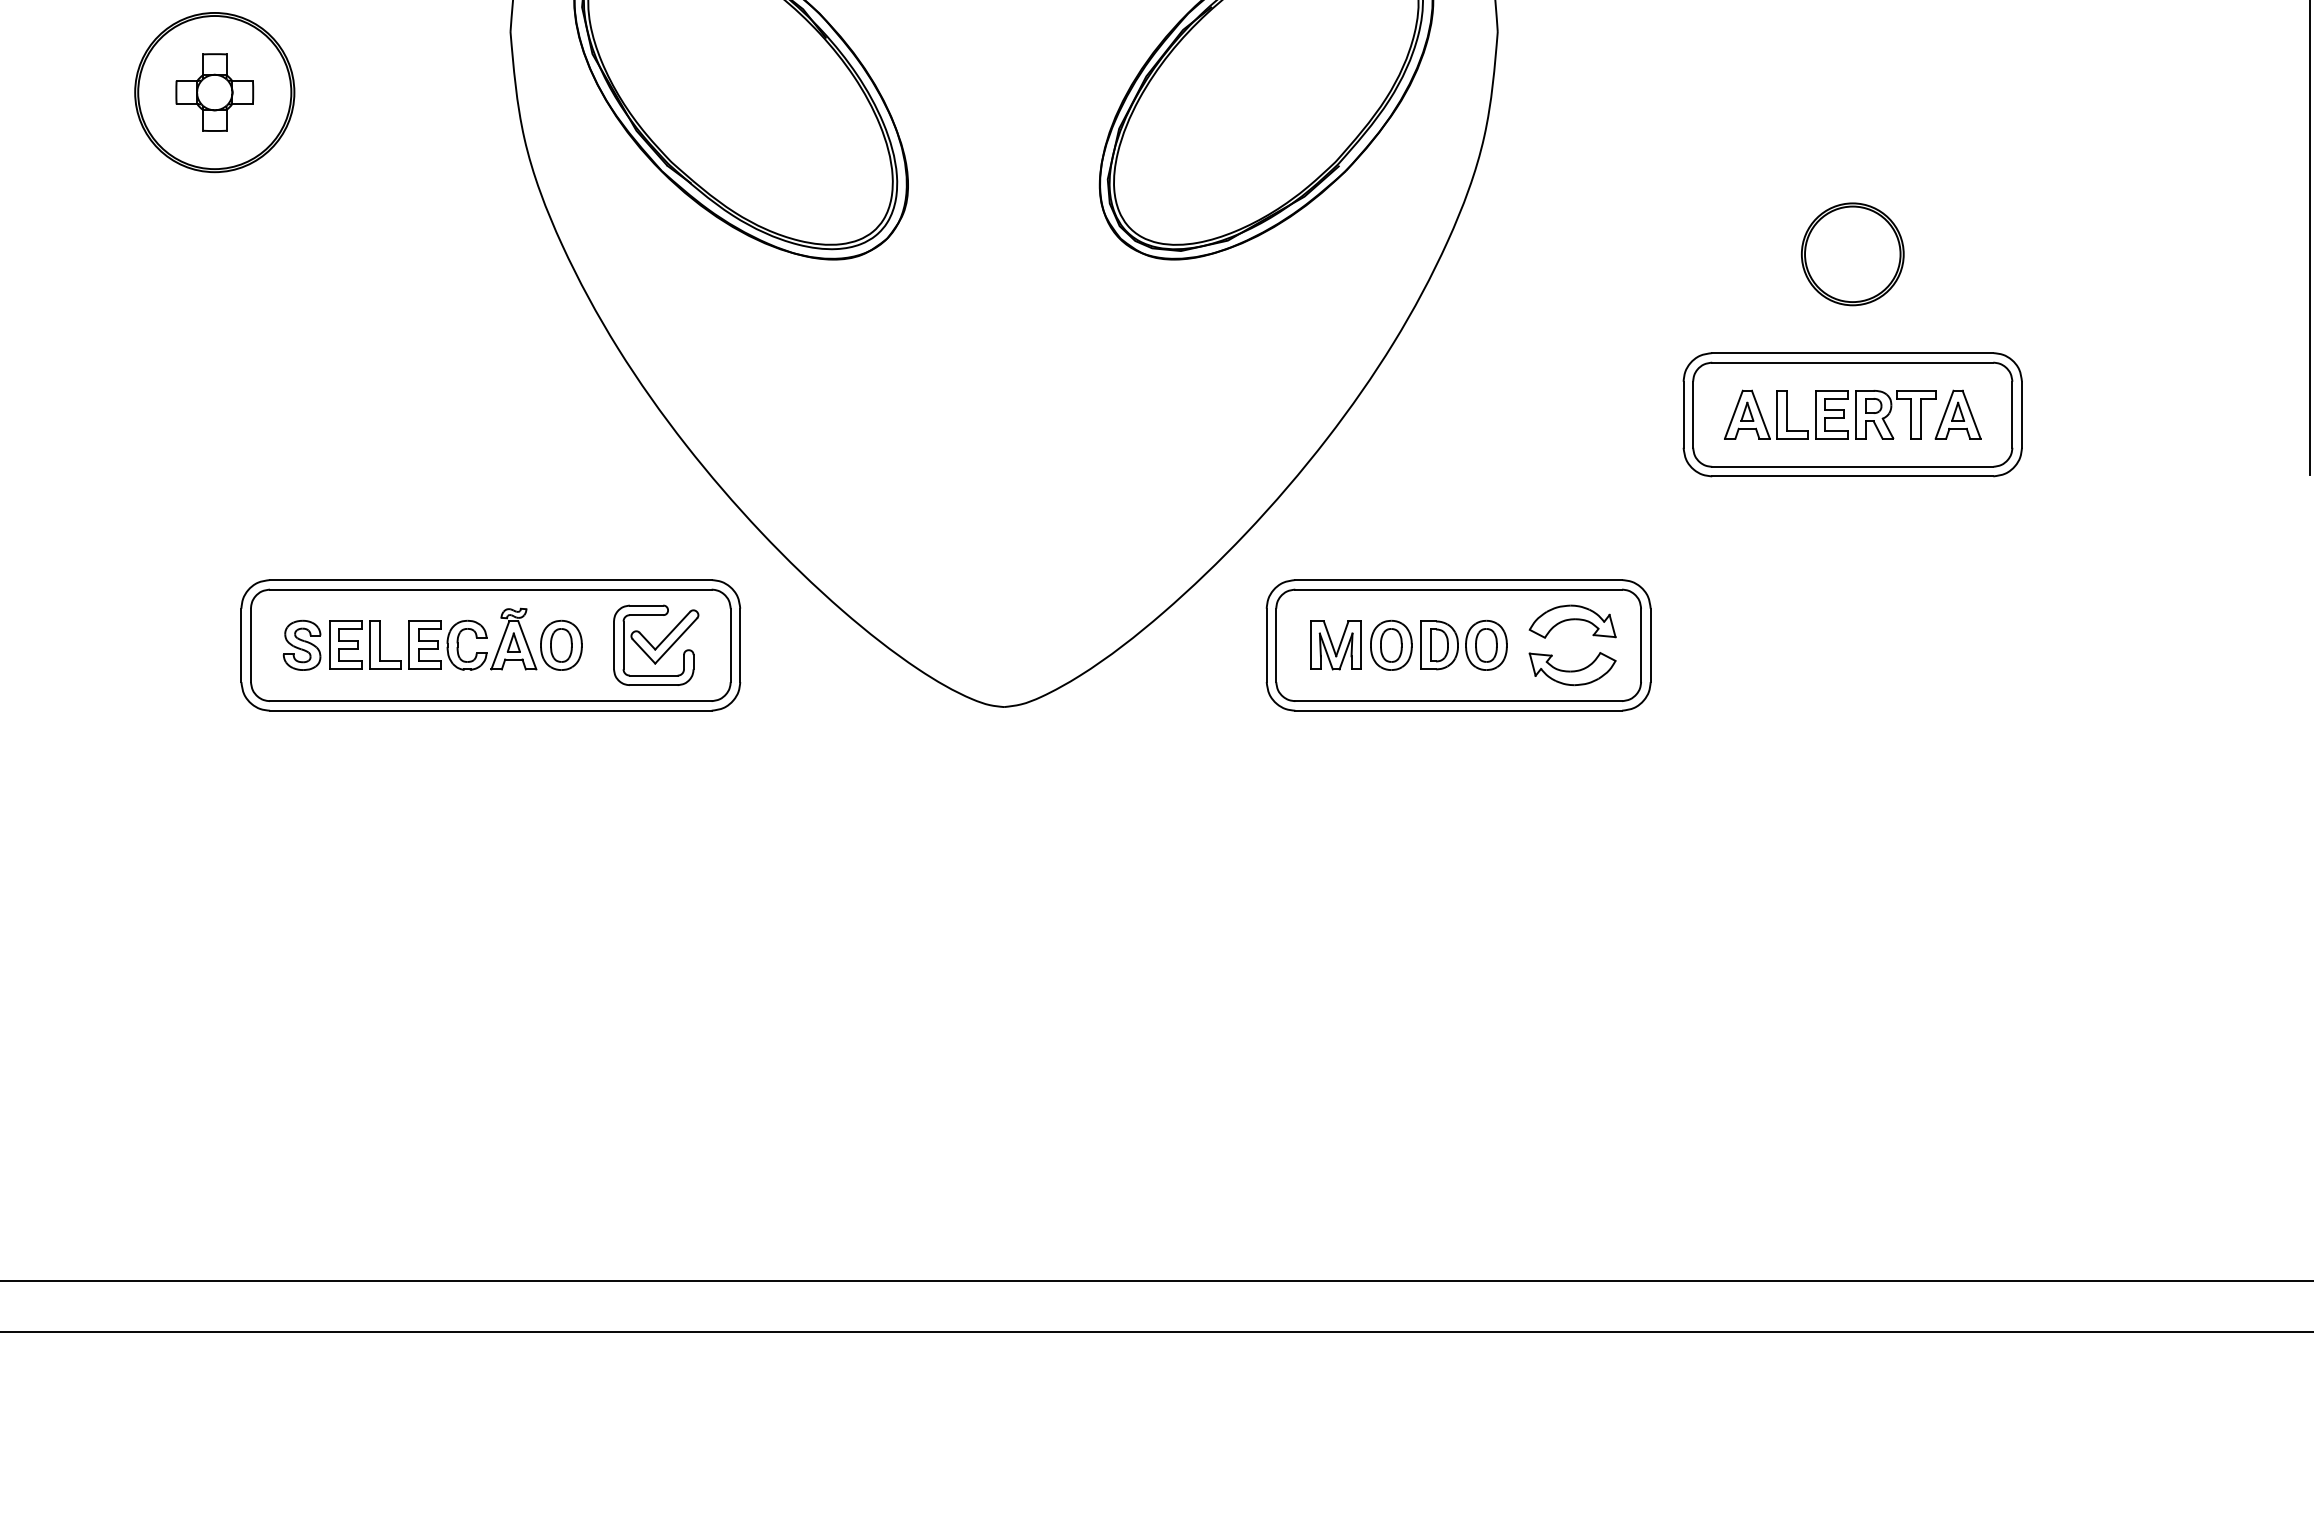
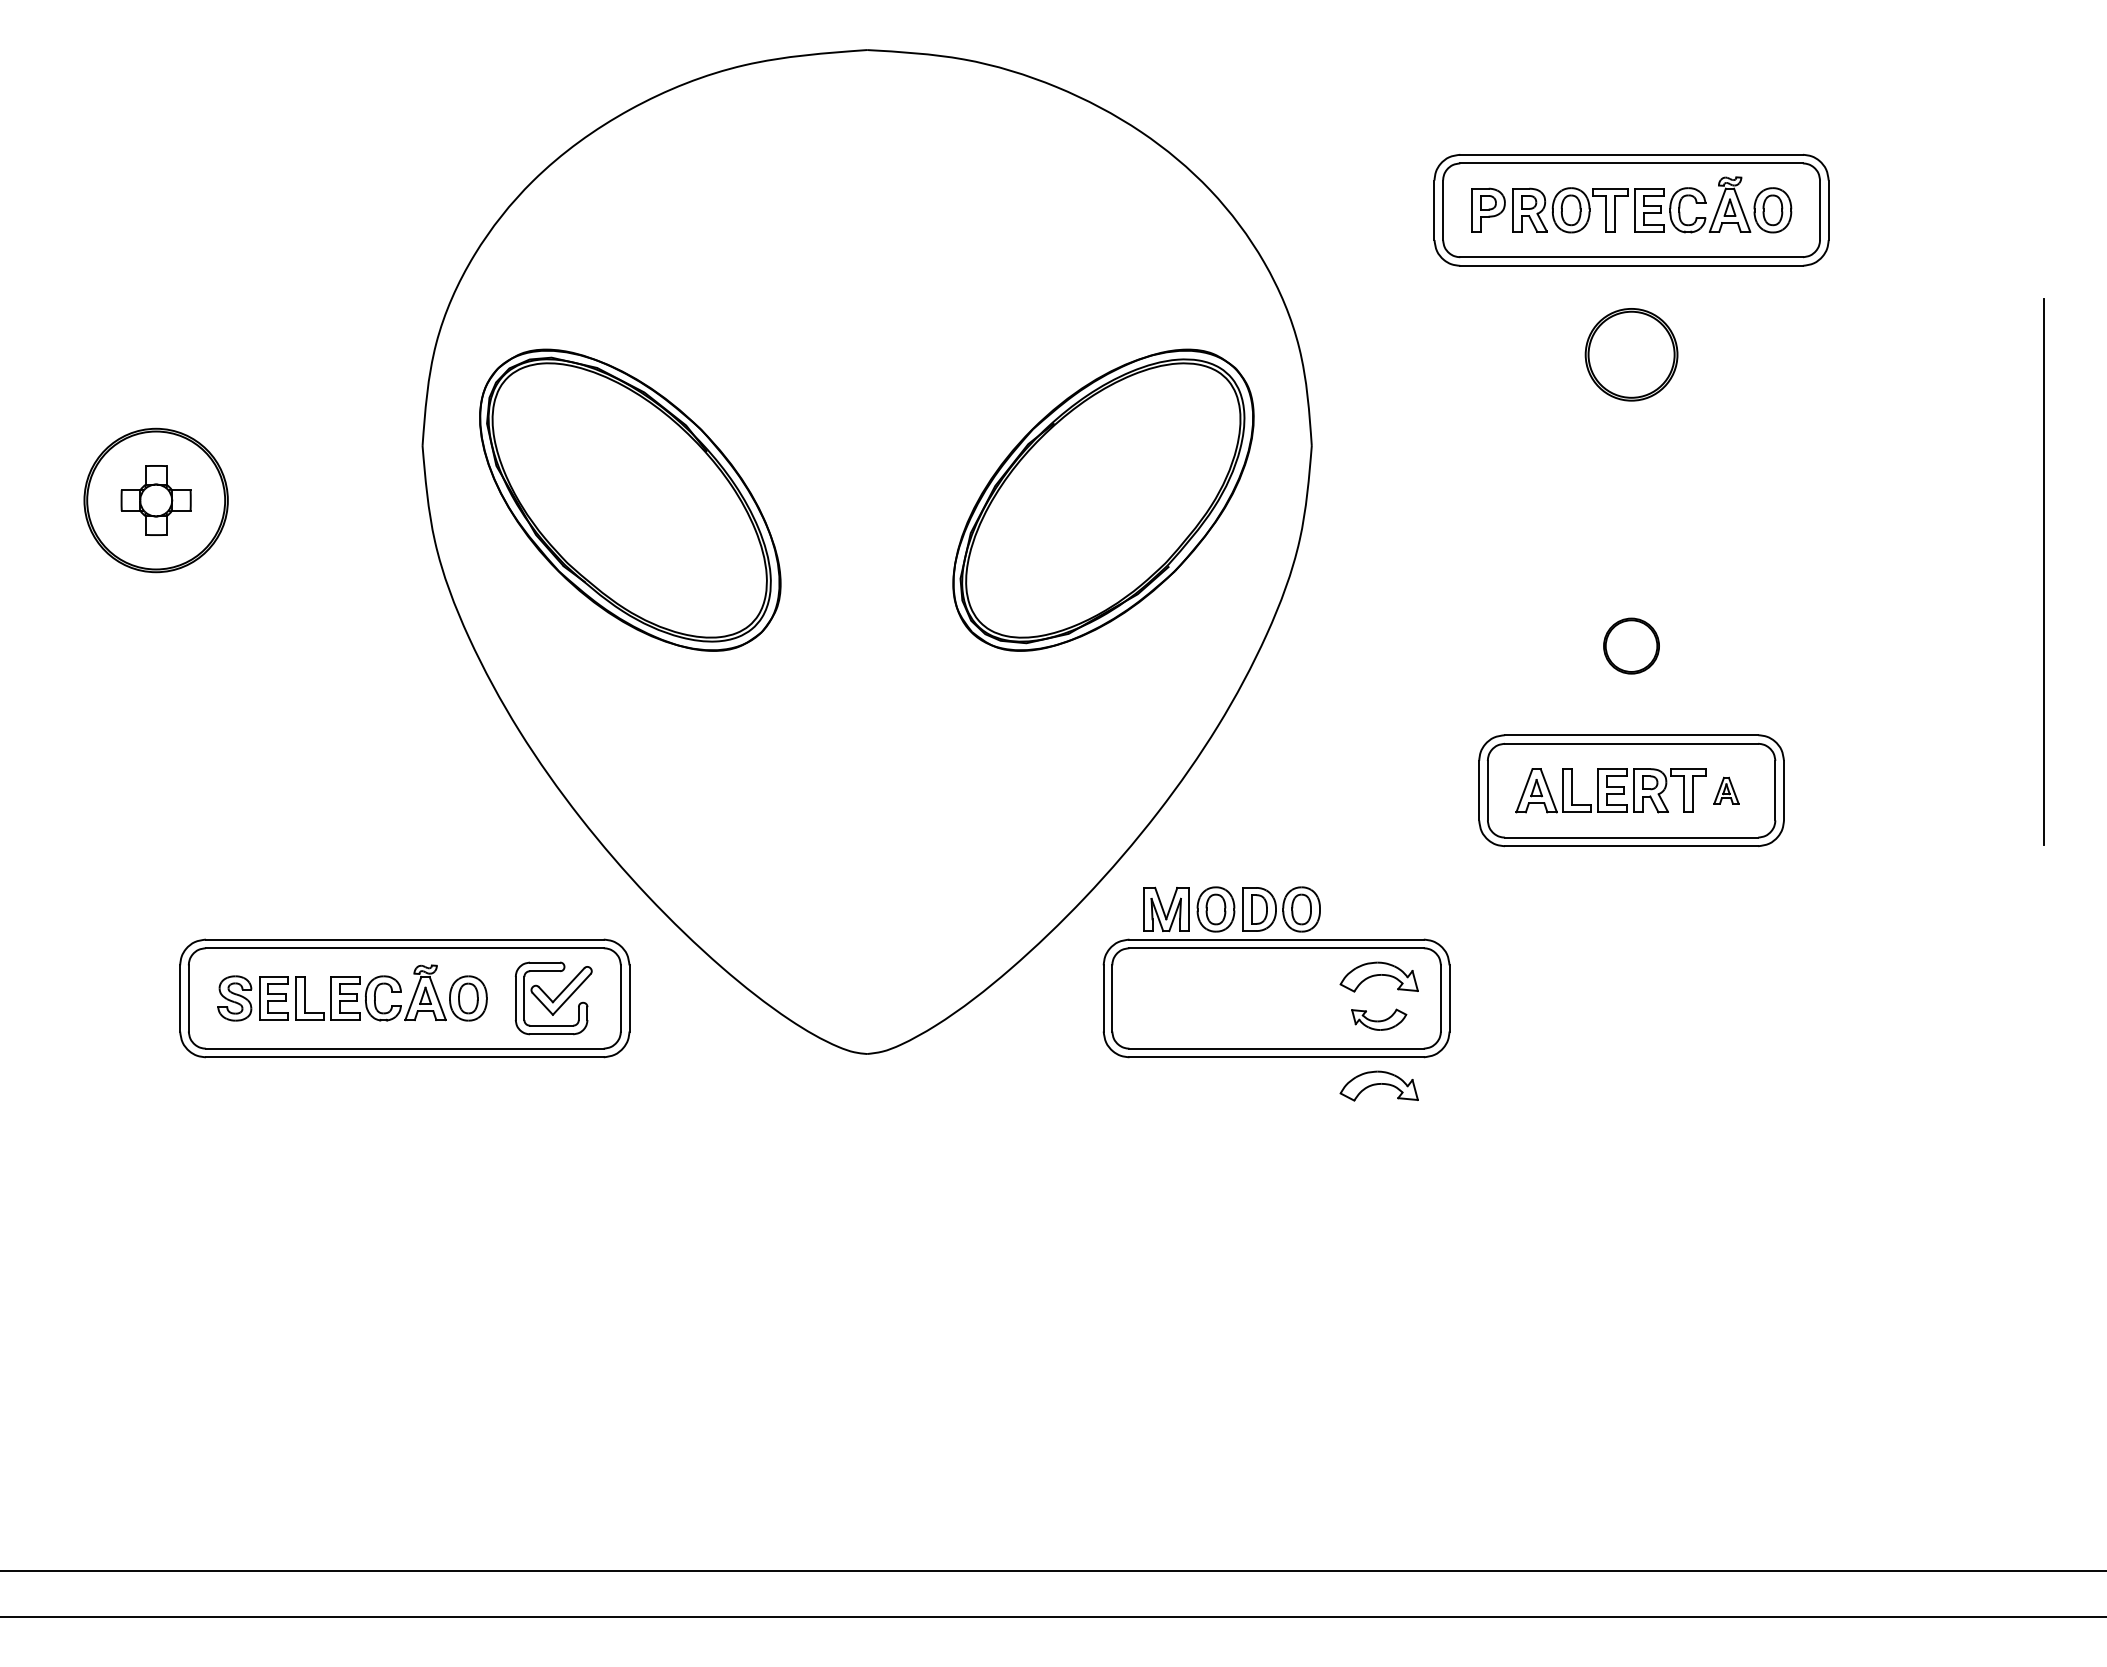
part: (1852, 253) -> (1631, 645), size x0.6
part: (1958, 414) -> (1726, 790), size x0.6
part: (1408, 645) -> (1231, 909), moved
part: (1571, 668) -> (1378, 1019), size x0.7
part: (1571, 742) -> (1378, 1085), added

